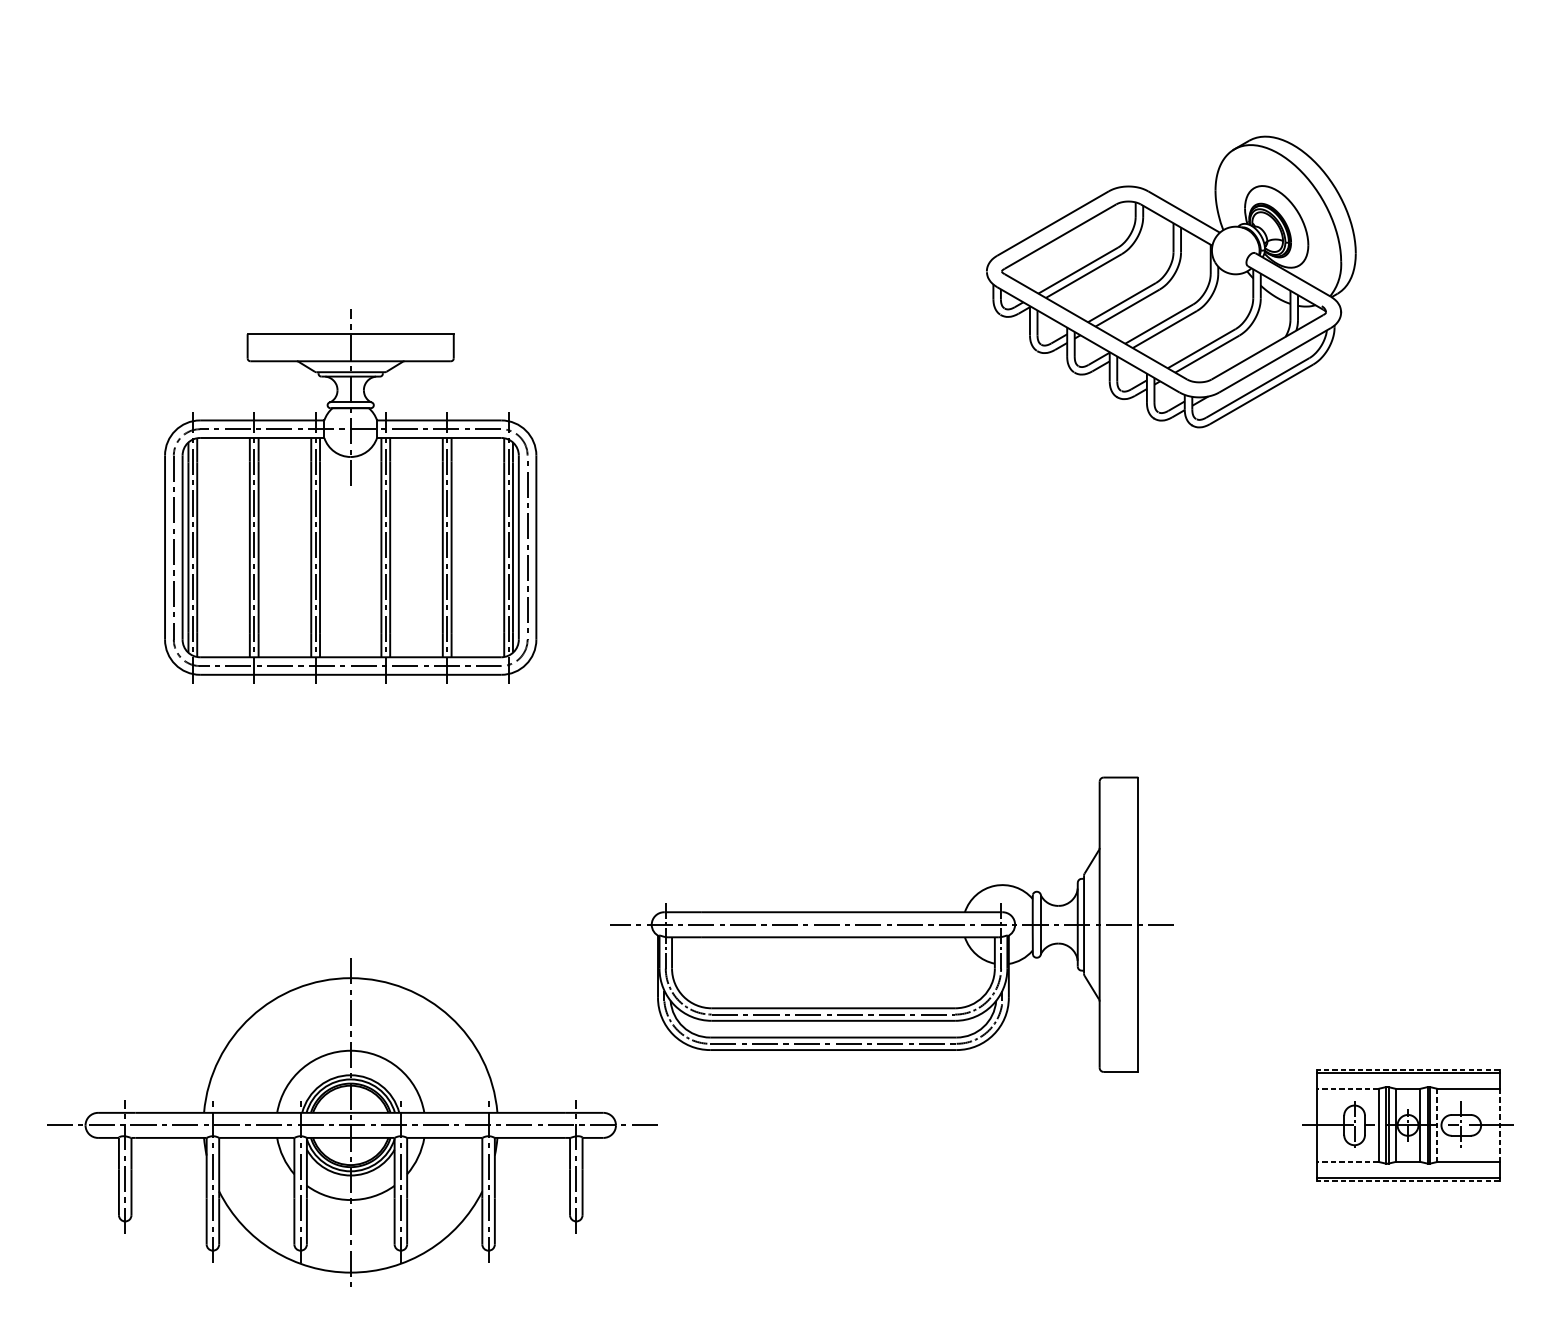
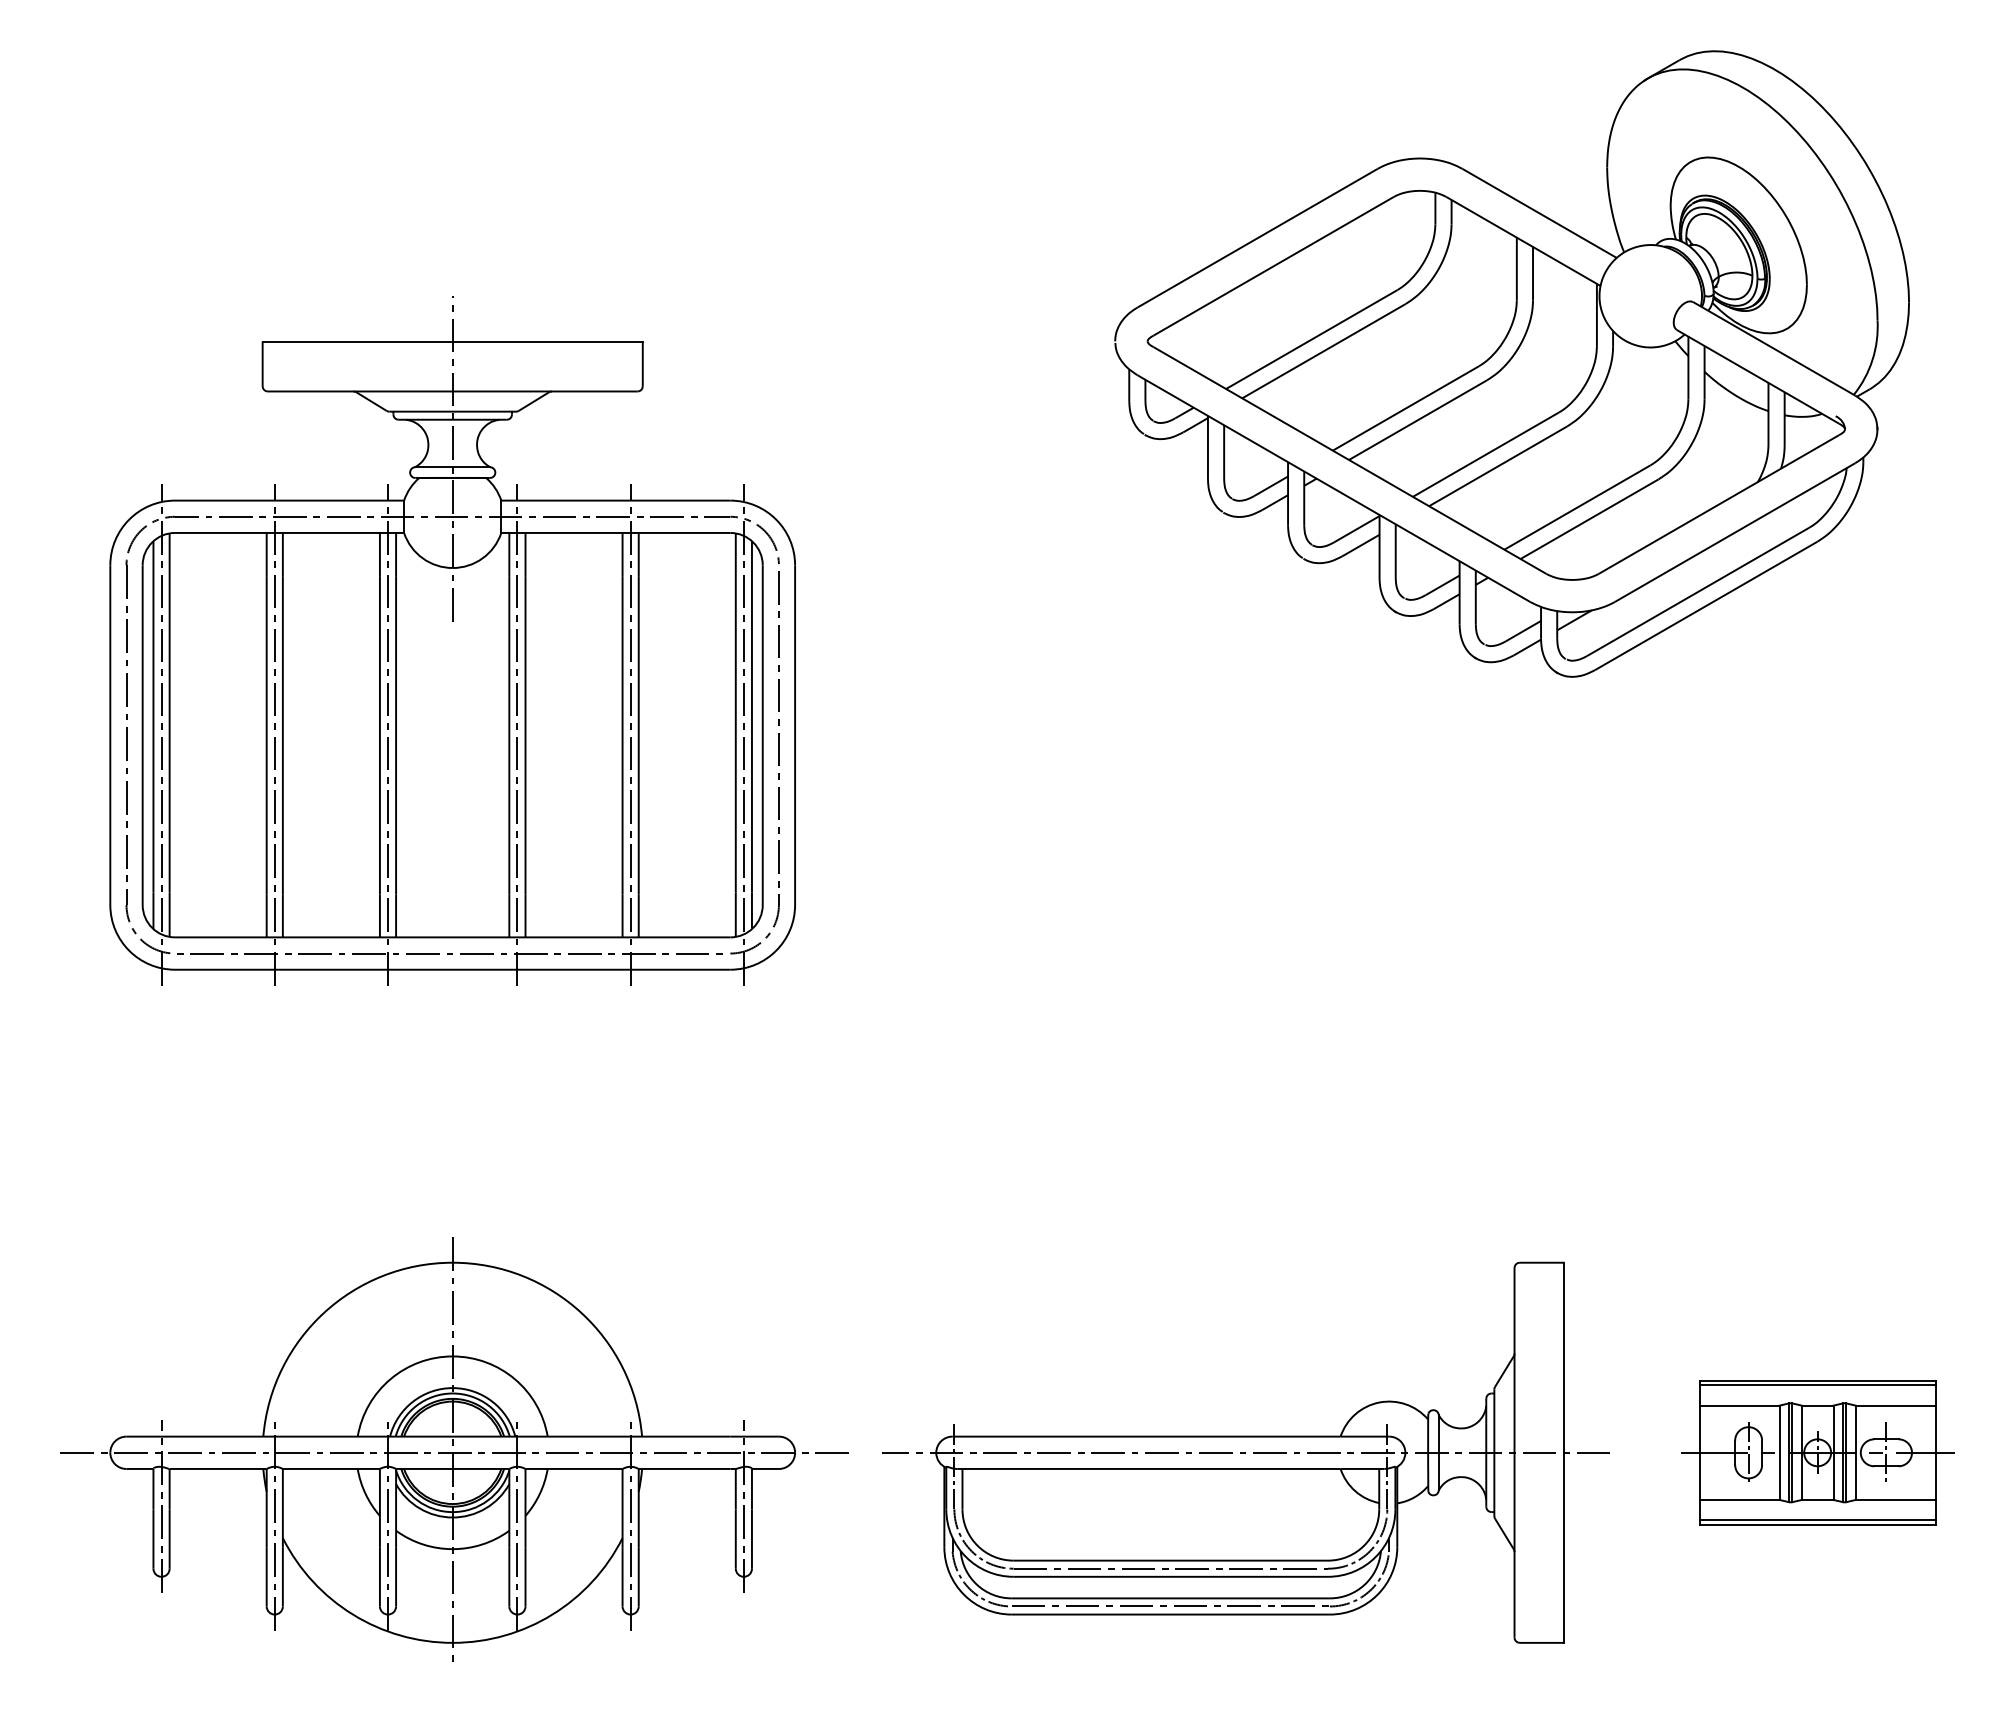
part: (1170, 281) -> (1511, 363), size x1.67
part: (350, 496) -> (452, 640), size x1.43
part: (891, 924) -> (1245, 1452), moved
line: (1407, 1069) -> (1817, 1380), dashed -> solid
line: (1347, 1088) -> (1739, 1405), dashed -> solid
line: (1437, 1125) -> (1855, 1453), dashed -> solid
line: (1499, 1125) -> (1935, 1453), dashed -> solid
line: (1347, 1161) -> (1739, 1499), dashed -> solid
line: (1407, 1180) -> (1817, 1524), dashed -> solid

